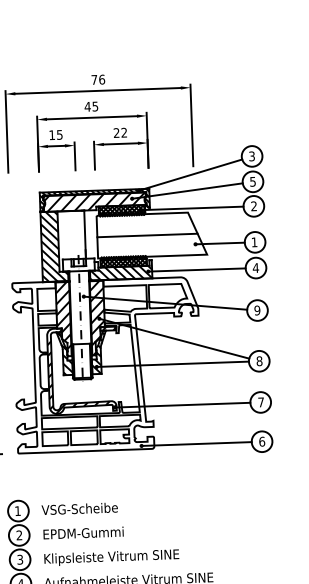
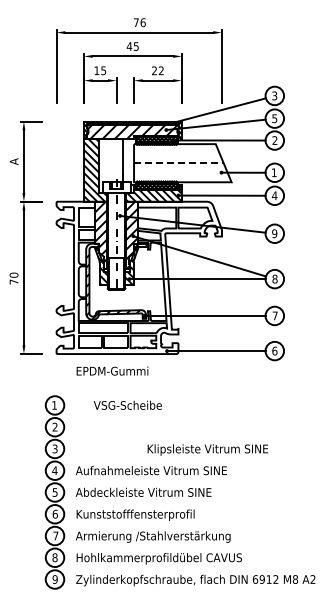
line: (147, 235) -> (178, 163), solid -> dashed
text: (79, 507) -> (127, 404), moved
text: (83, 532) -> (112, 370), moved
text: (111, 557) -> (207, 449), moved

